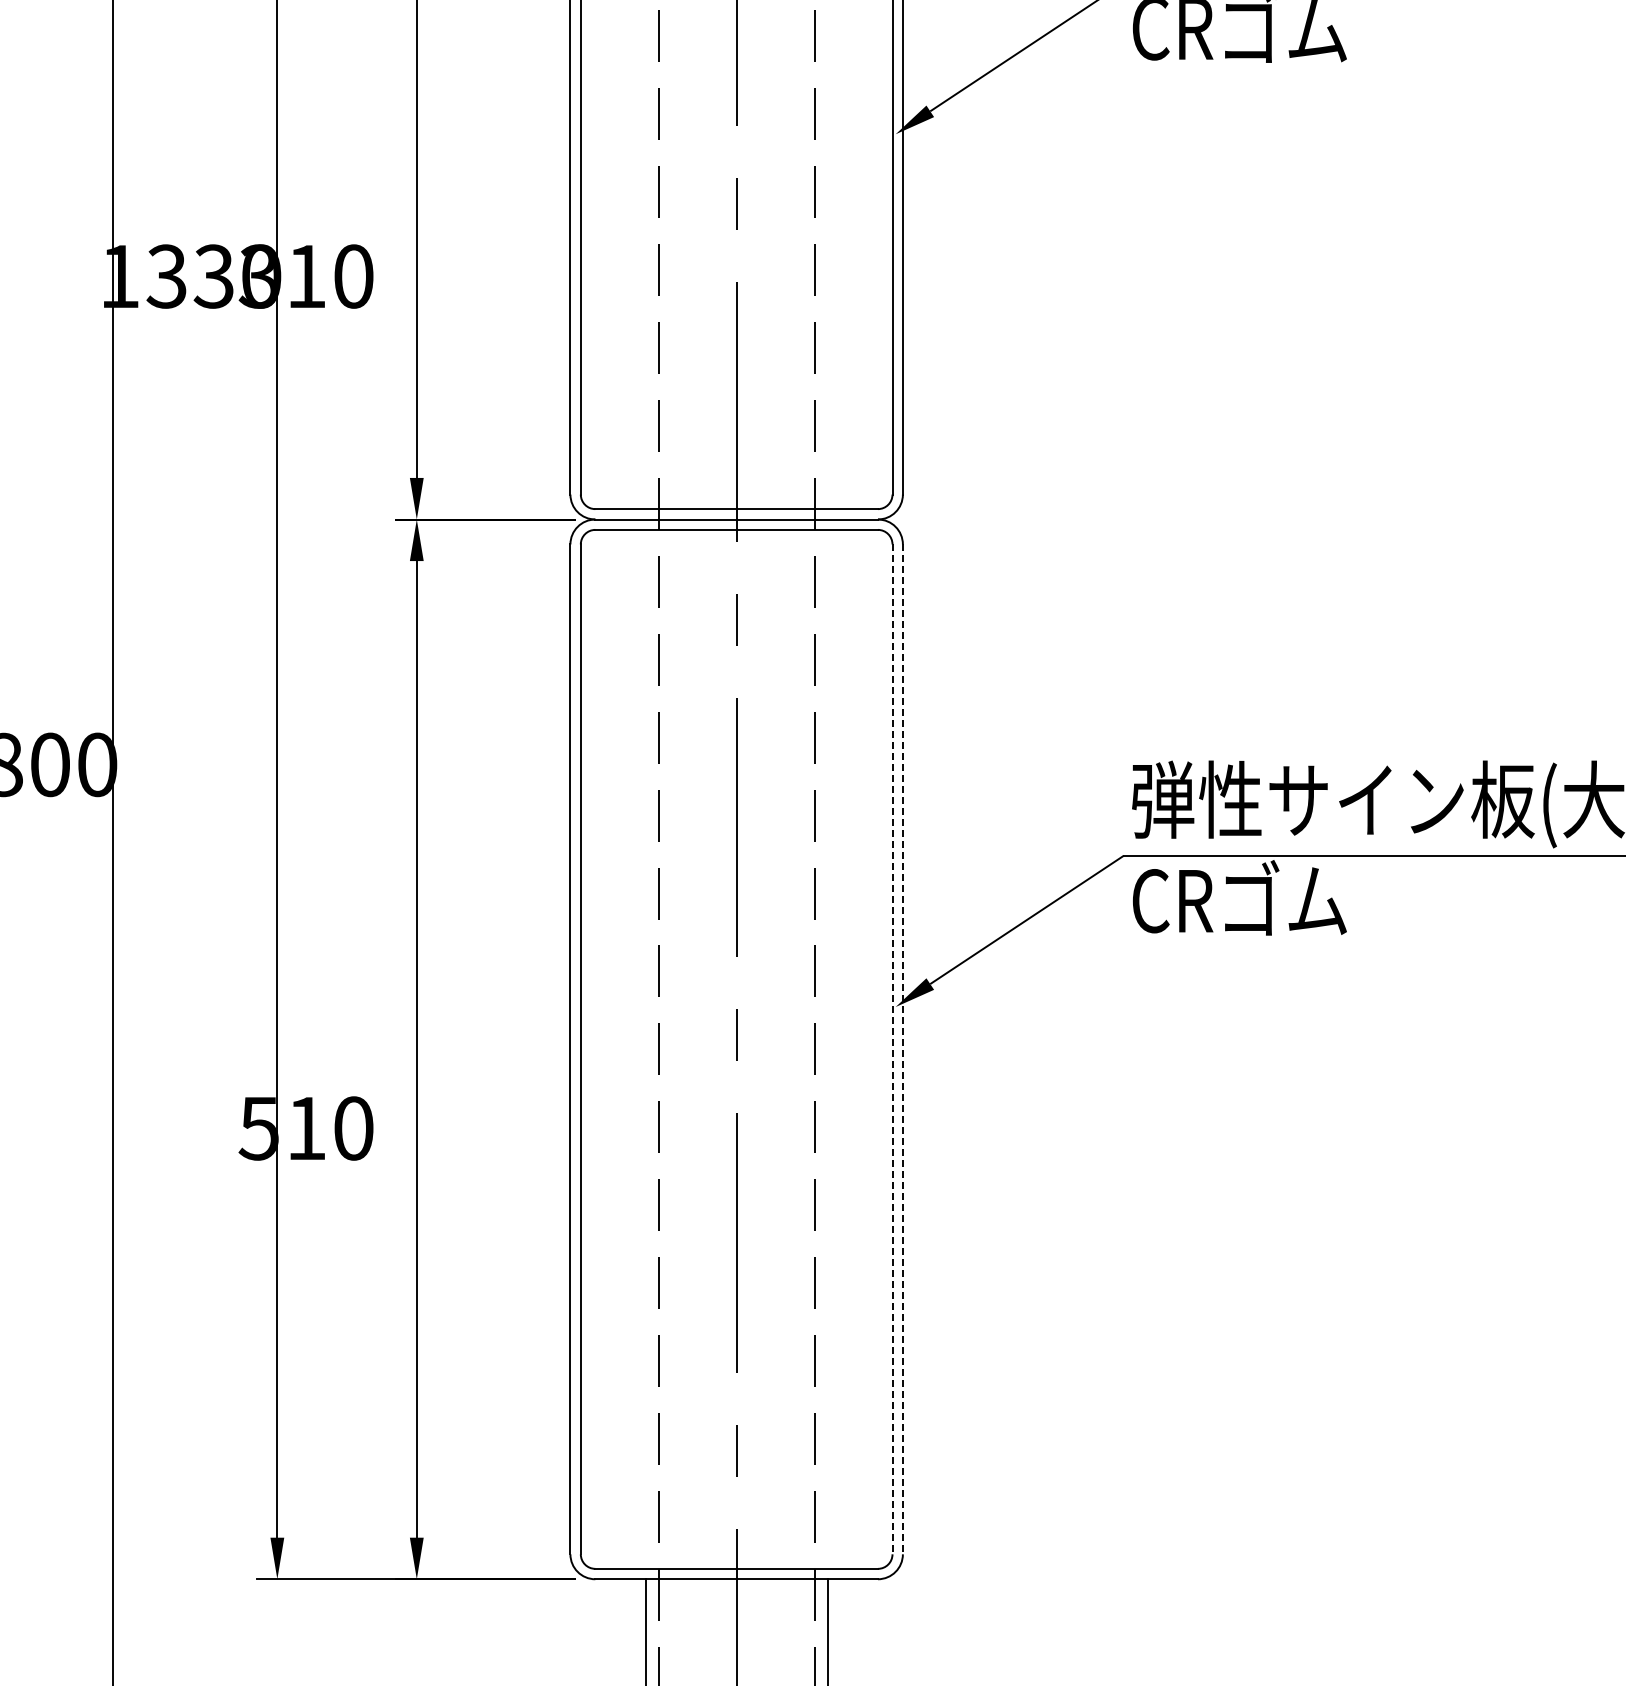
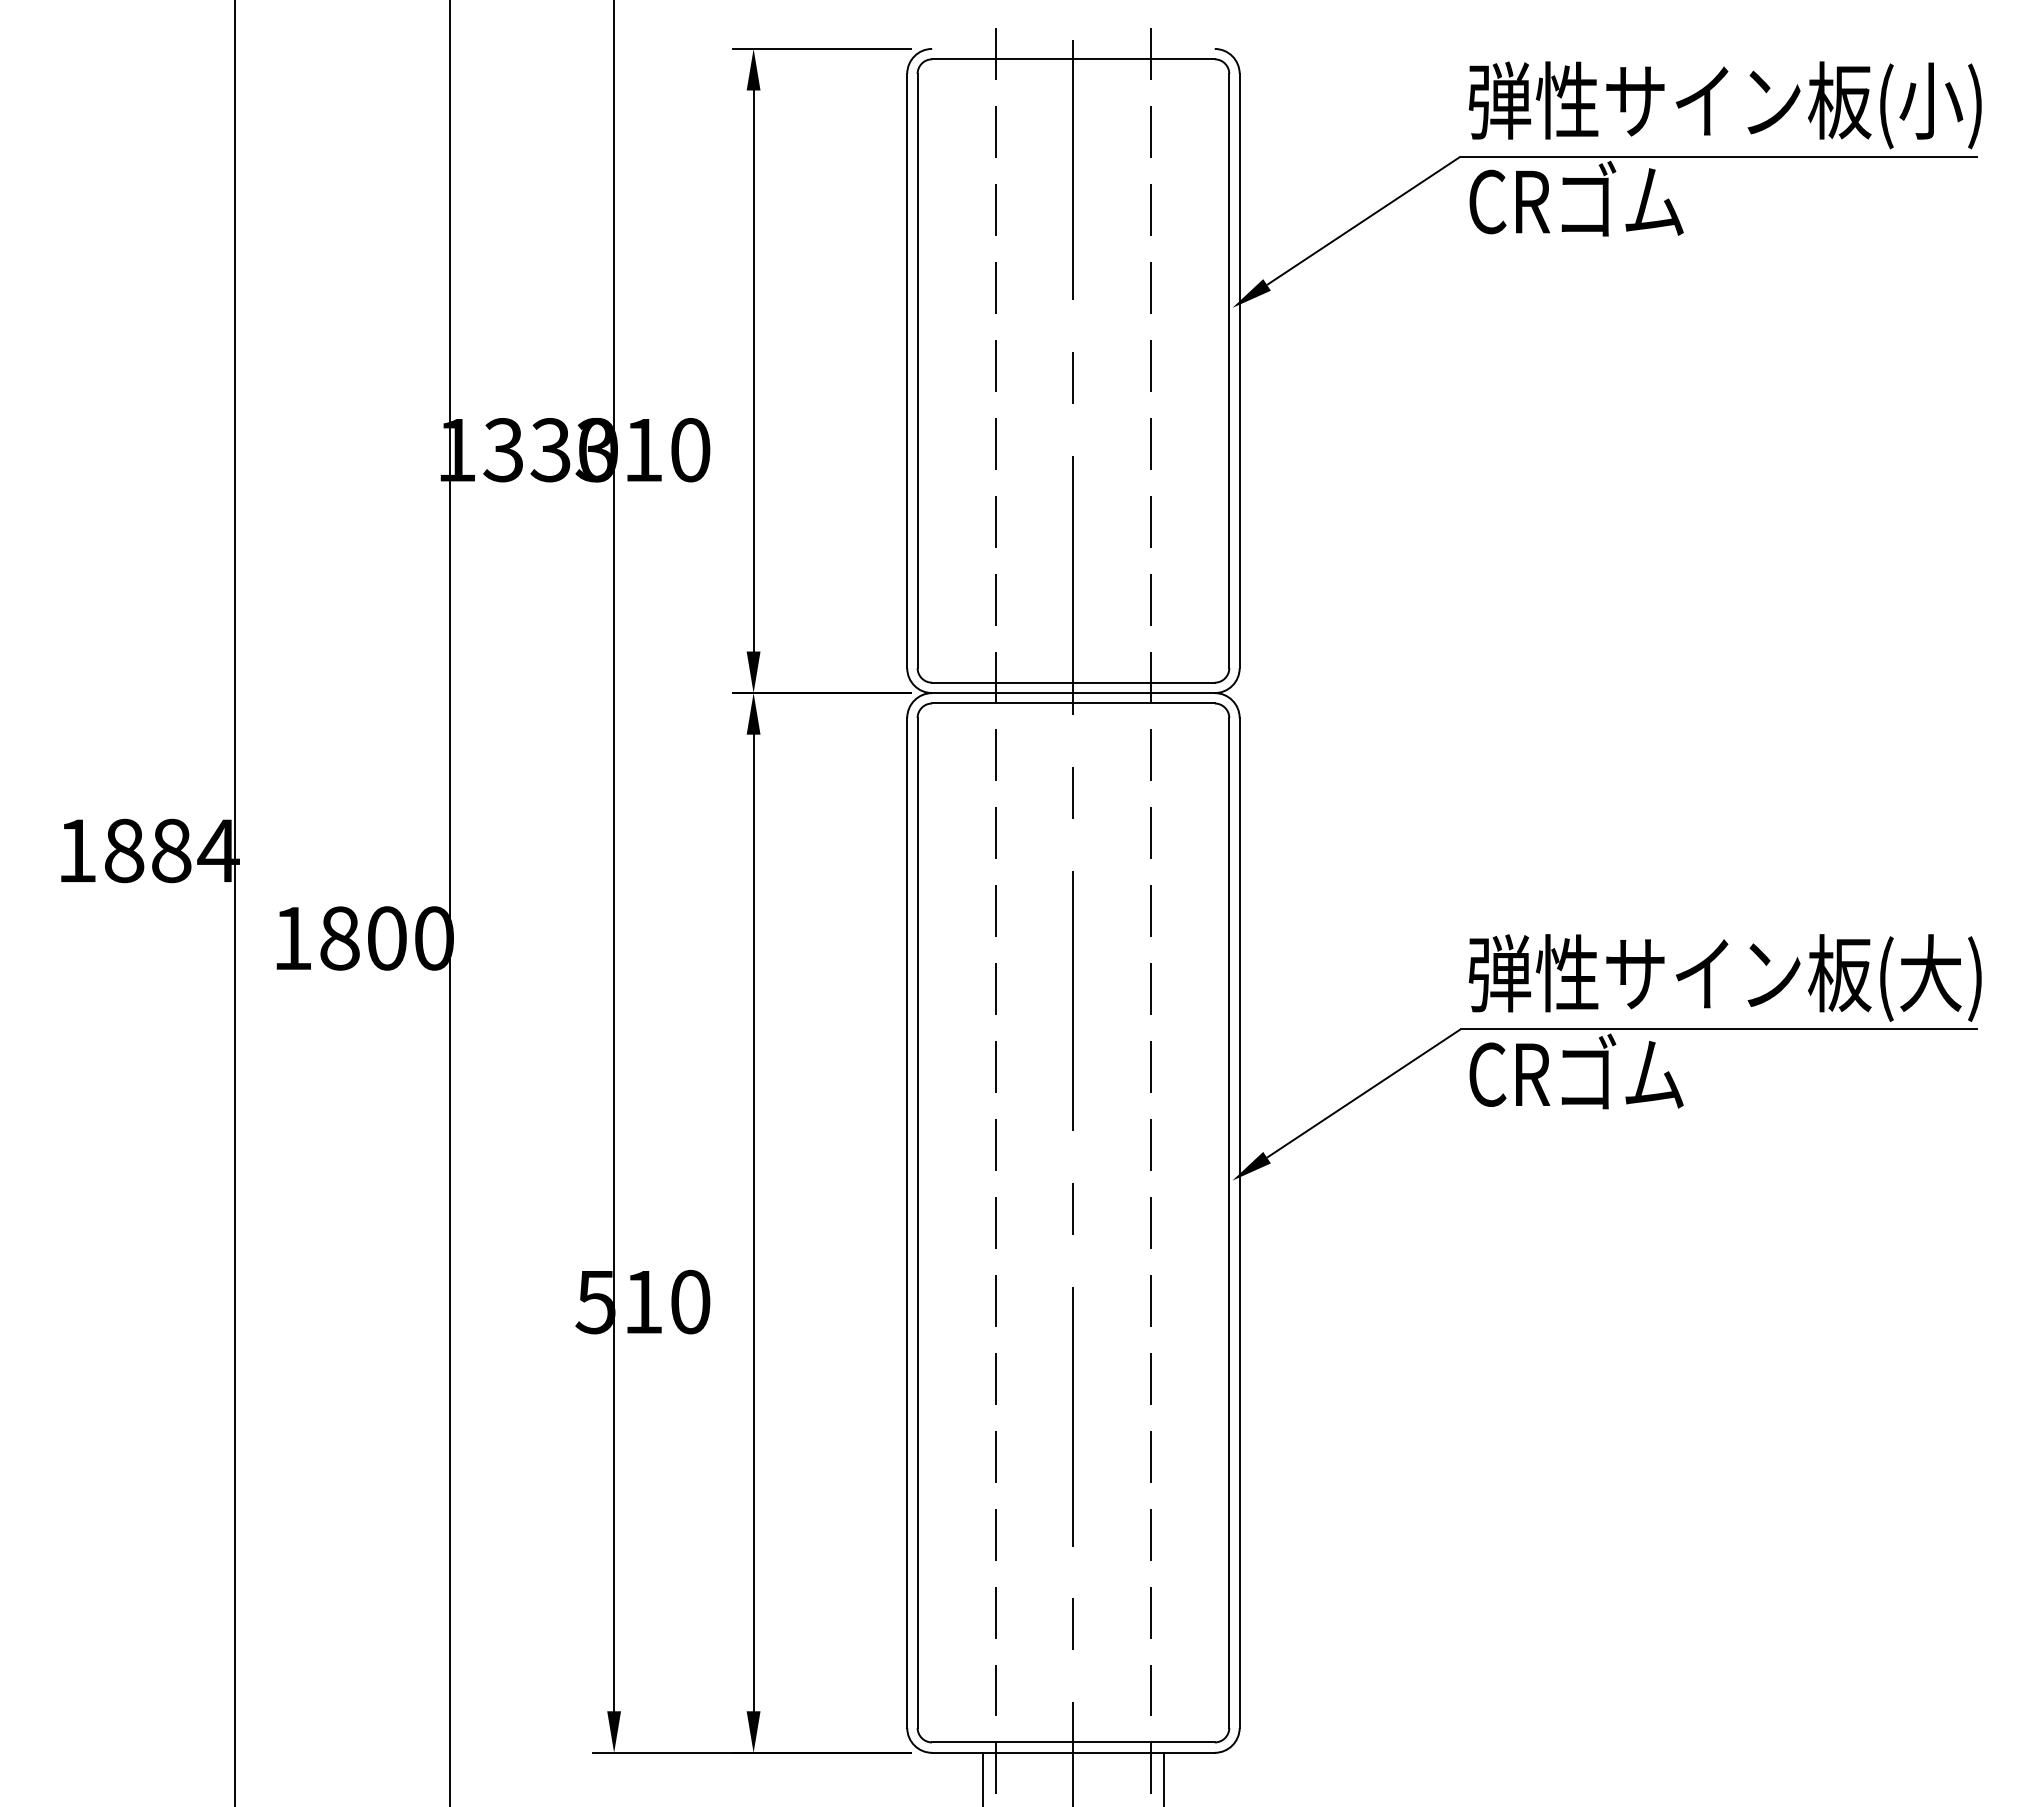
line: (892, 1048) -> (1229, 1222), dashed -> solid
line: (902, 1048) -> (1239, 1222), dashed -> solid

